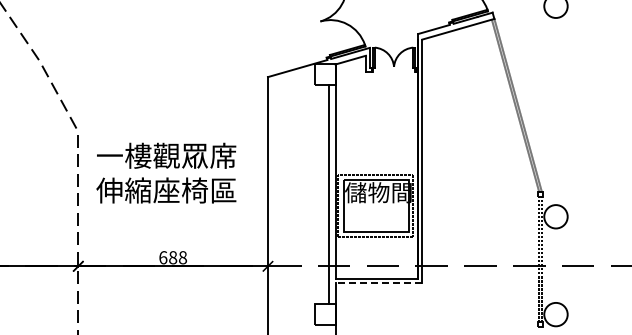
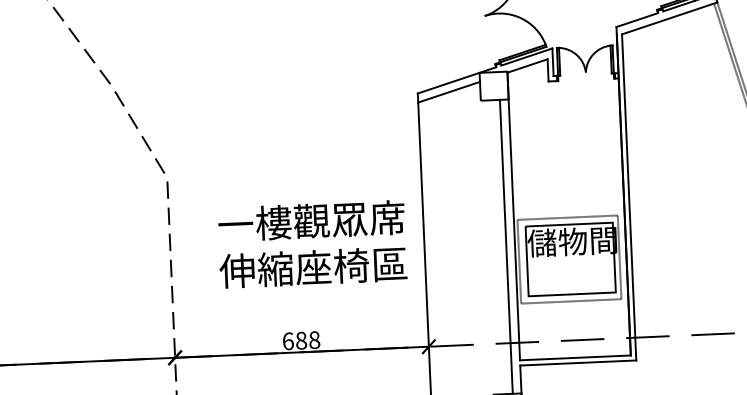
line: (290, 76) -> (447, 91), added
text: (166, 172) -> (312, 243), moved
line: (378, 283) -> (577, 363), dashed -> solid

